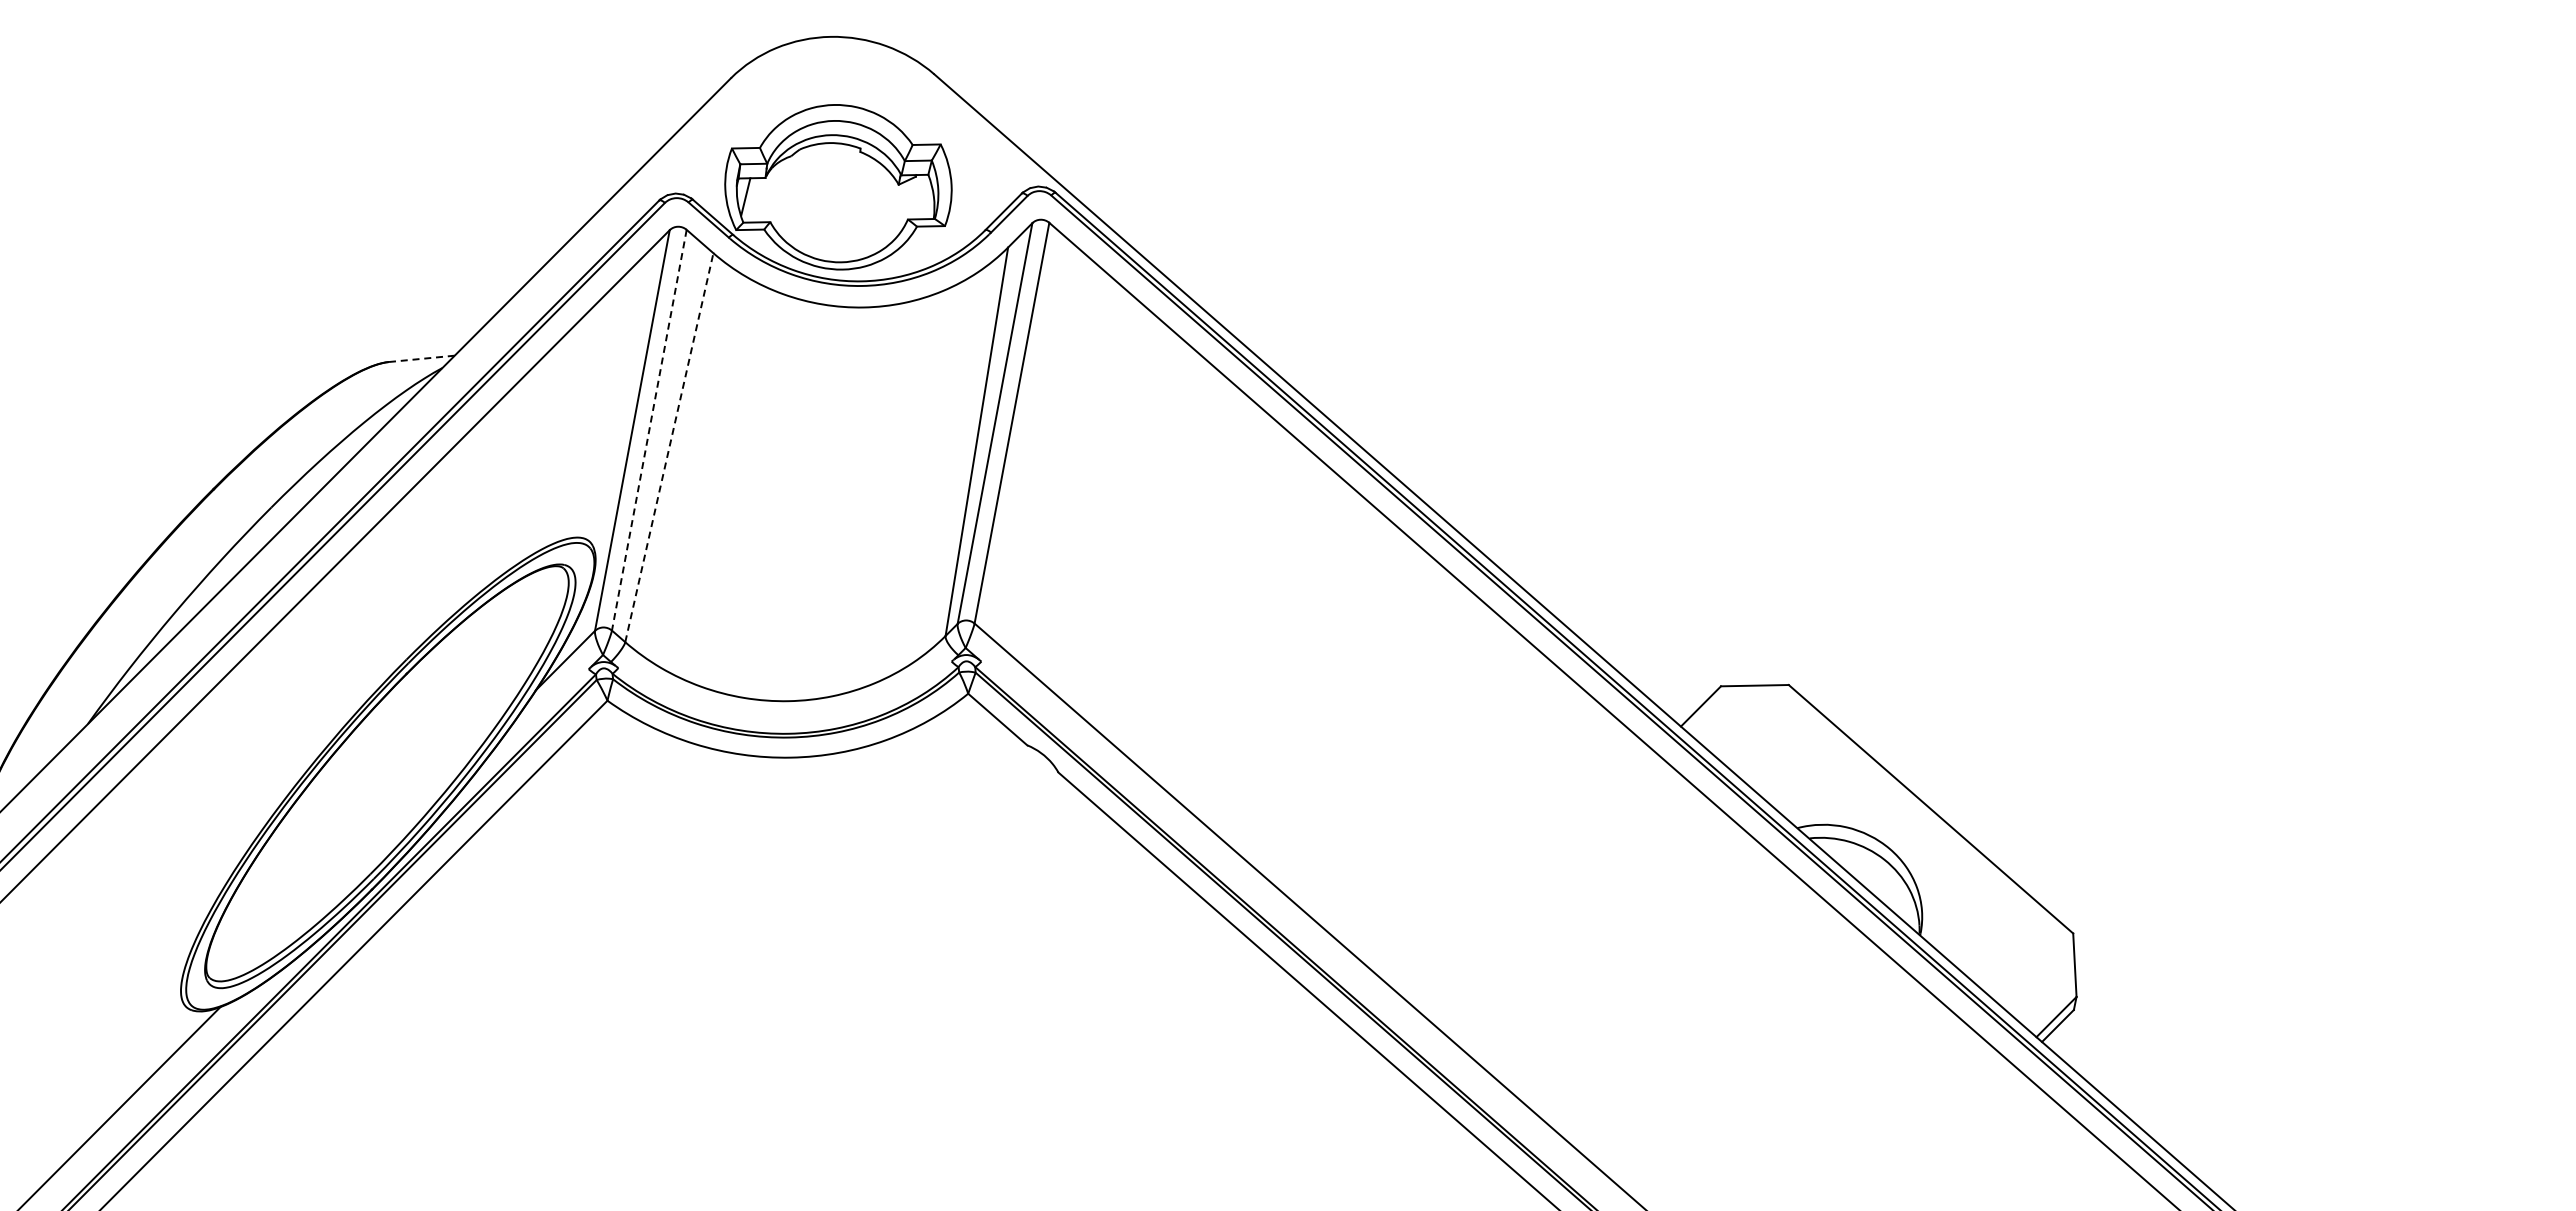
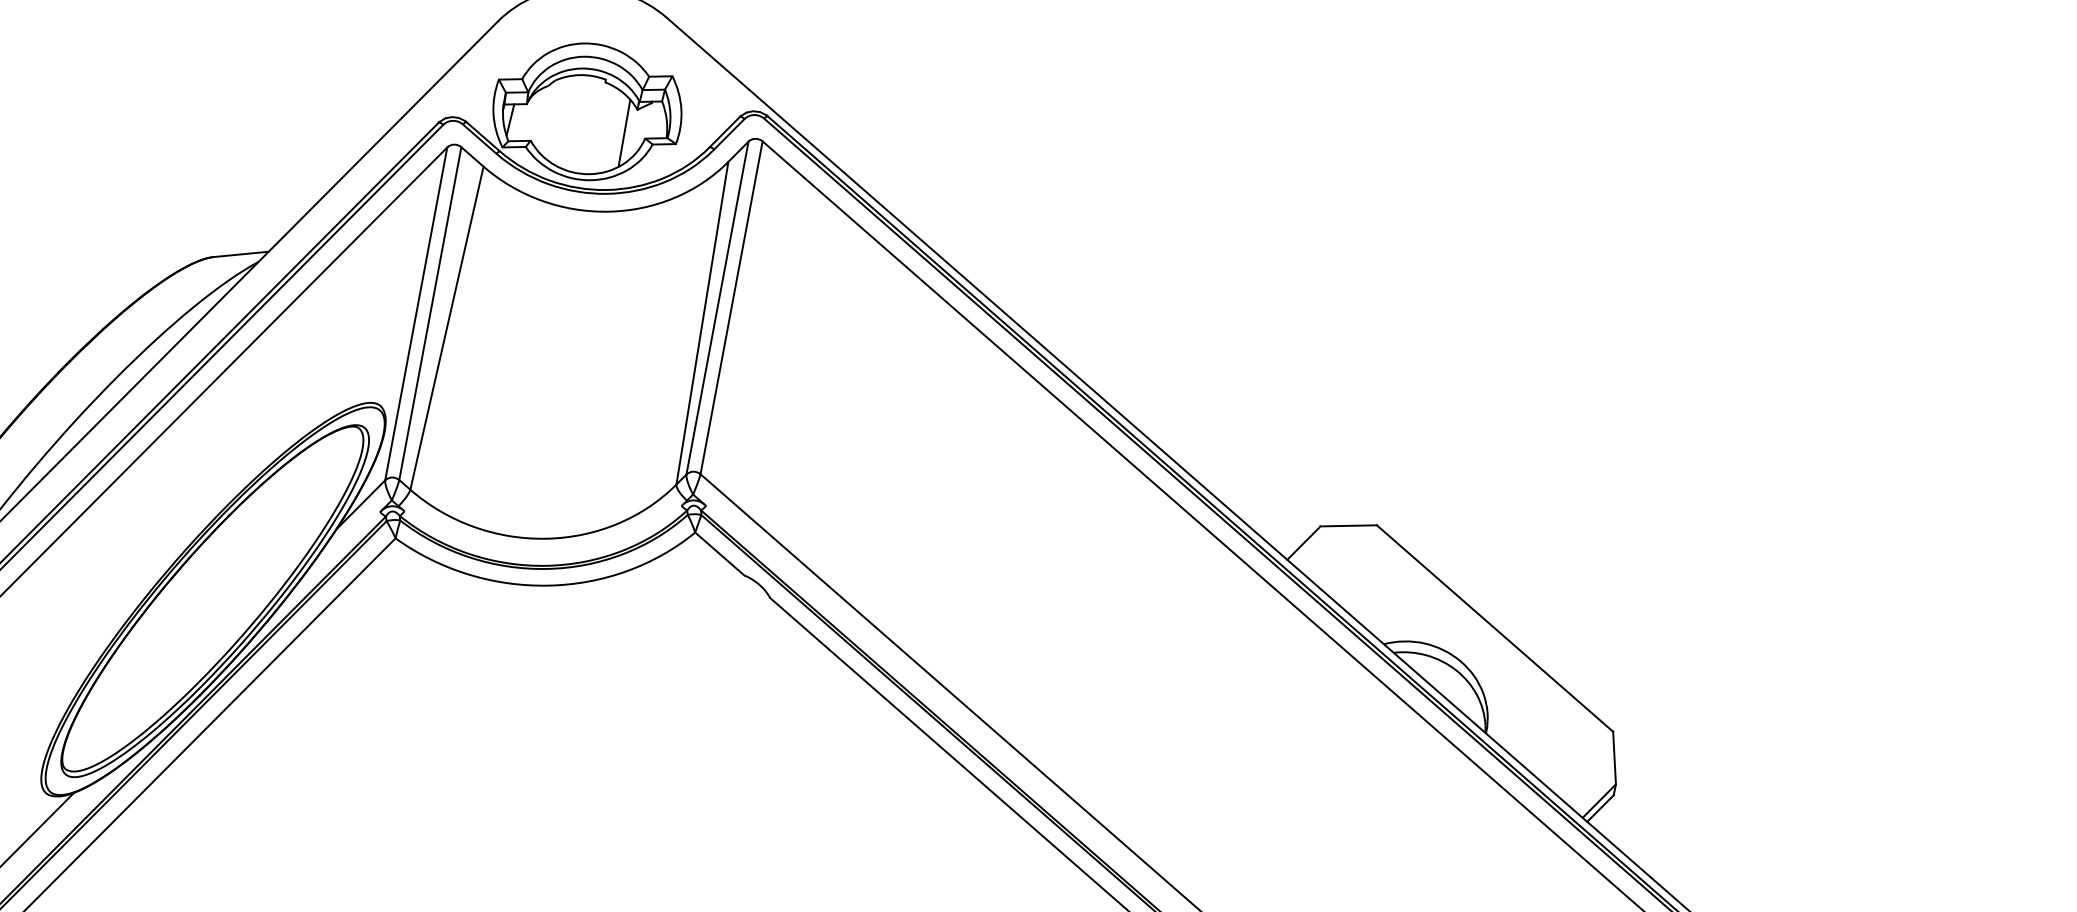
line: (882, 212) -> (624, 132), added
line: (421, 358) -> (241, 254), dashed -> solid
line: (649, 430) -> (430, 313), dashed -> solid
line: (669, 447) -> (447, 328), dashed -> solid

